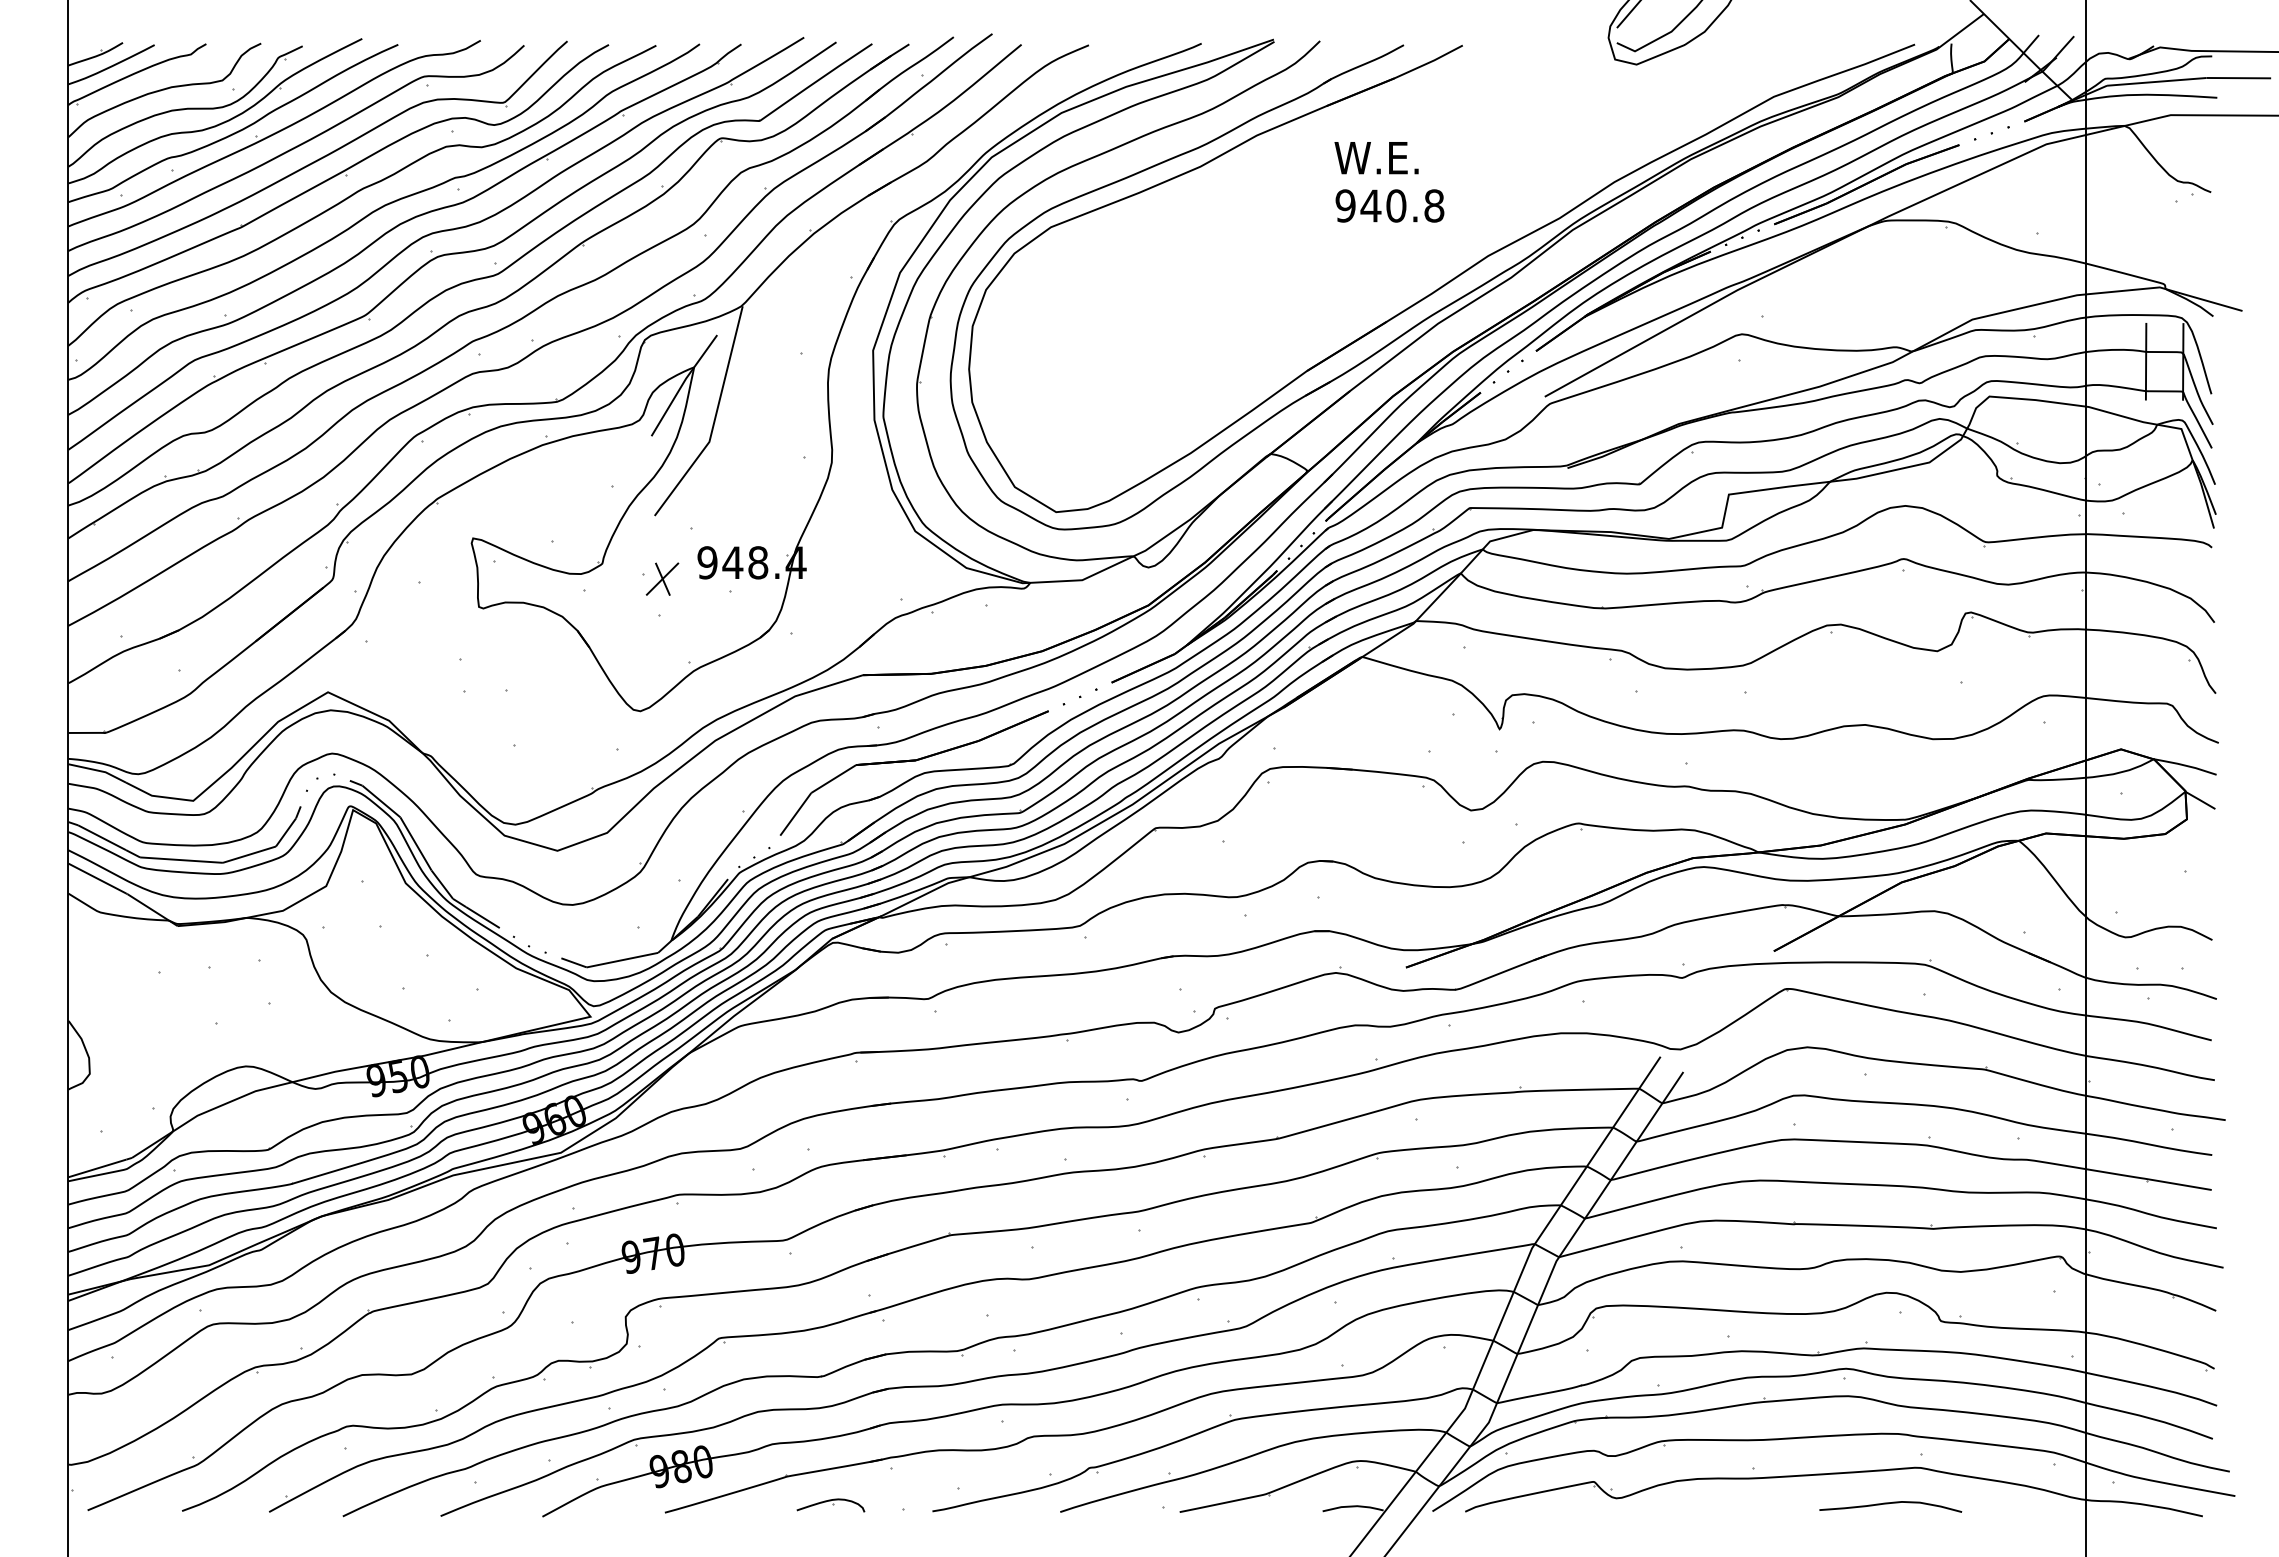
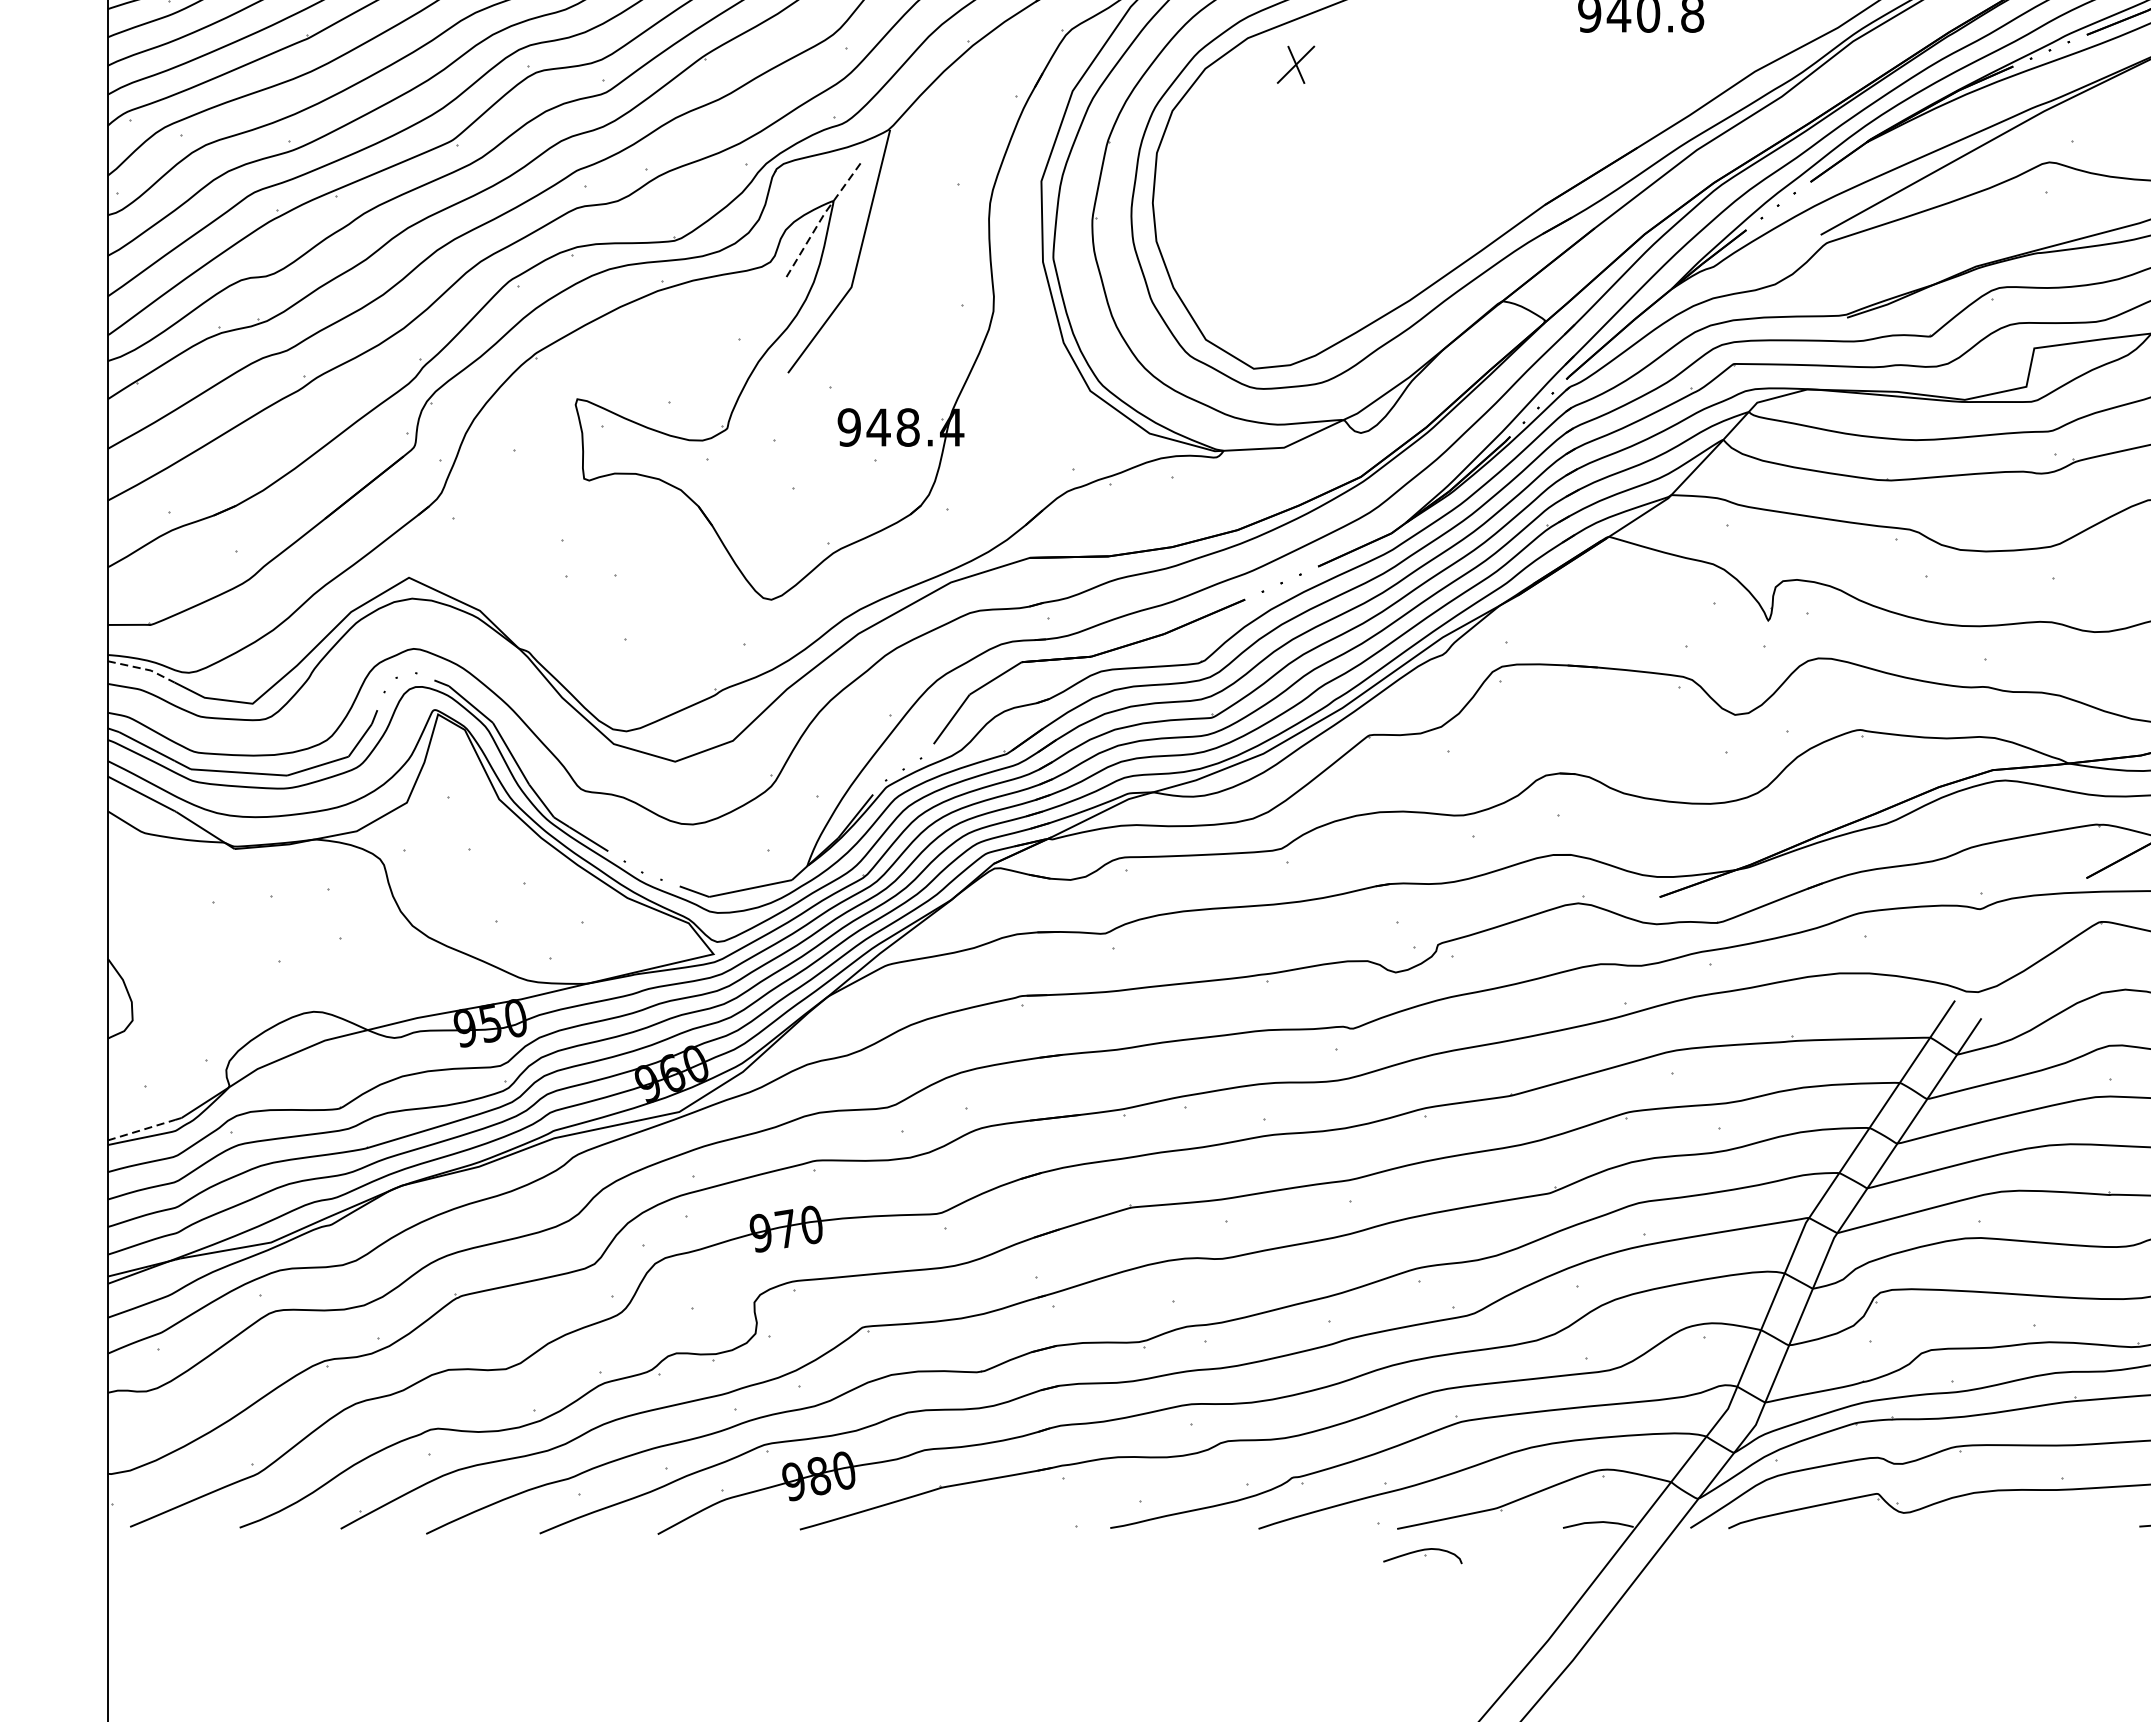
line: (682, 384) -> (820, 220), solid -> dashed
part: (662, 578) -> (1295, 64), moved
line: (98, 770) -> (142, 668), solid -> dashed
line: (97, 1168) -> (141, 1130), solid -> dashed
part: (830, 1505) -> (1422, 1556), moved

